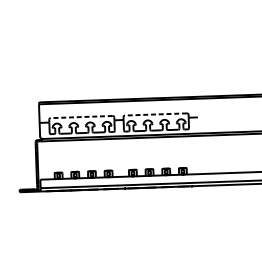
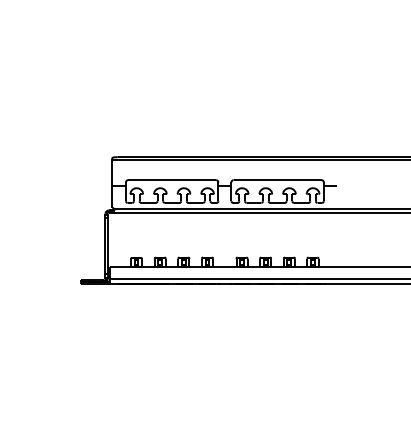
line: (155, 114) -> (277, 180), dashed -> solid
line: (81, 117) -> (172, 180), dashed -> solid

